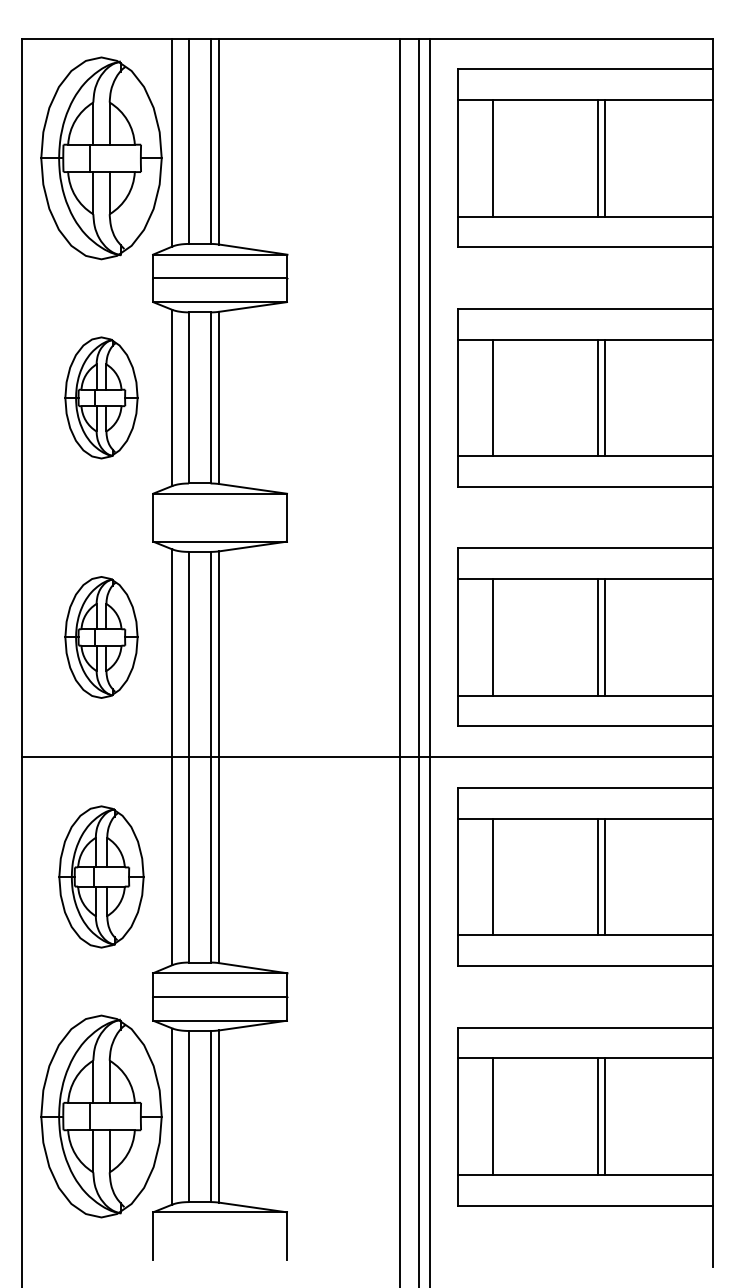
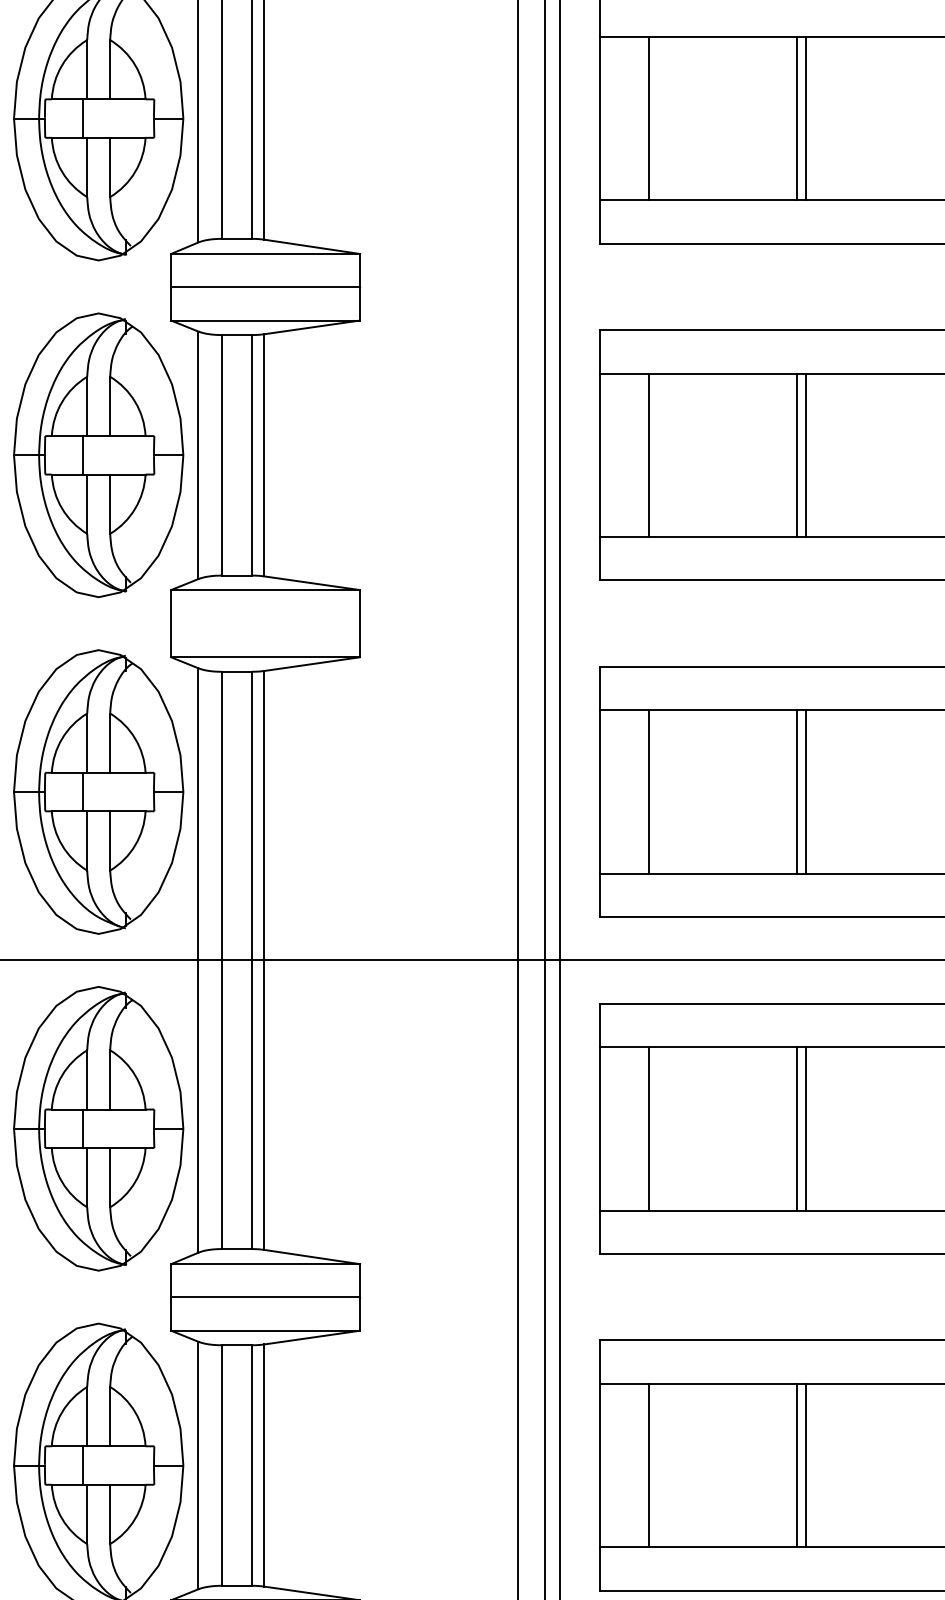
part: (101, 397) -> (98, 454), size x1.67
part: (101, 637) -> (98, 792), size x1.67
part: (101, 876) -> (98, 1128), size x1.43

